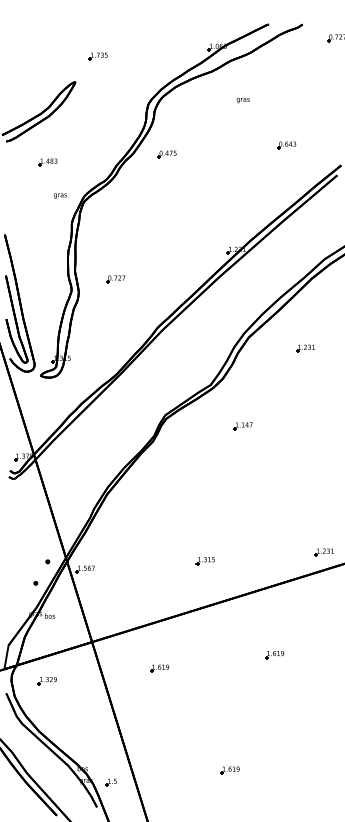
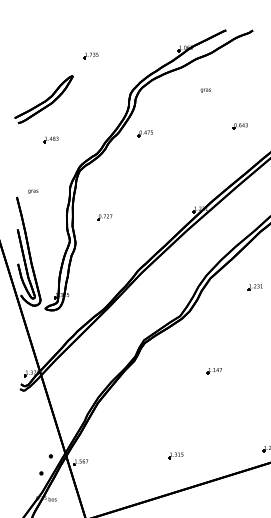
text: (60, 195) -> (33, 191), moved
part: (115, 279) -> (104, 217), moved
part: (242, 426) -> (214, 371), moved

